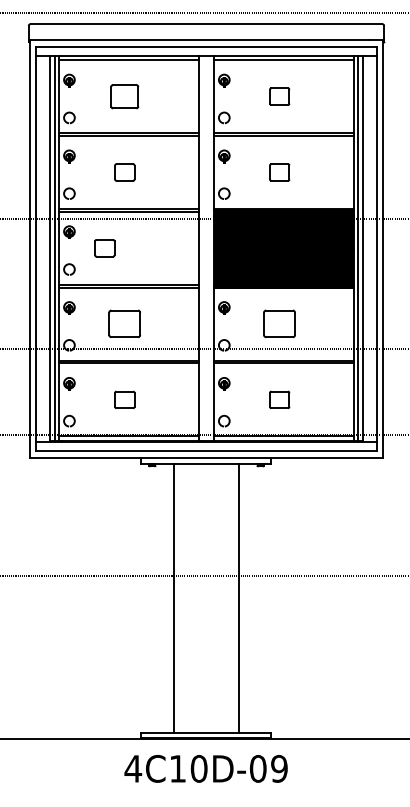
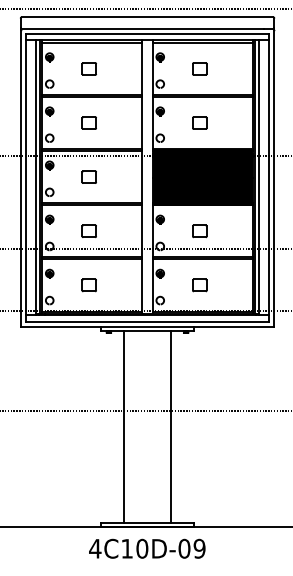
part: (124, 96) -> (89, 68), size x0.71
part: (104, 248) -> (89, 177), moved
part: (124, 324) -> (89, 231), size x0.62
part: (279, 324) -> (199, 231), size x0.62

